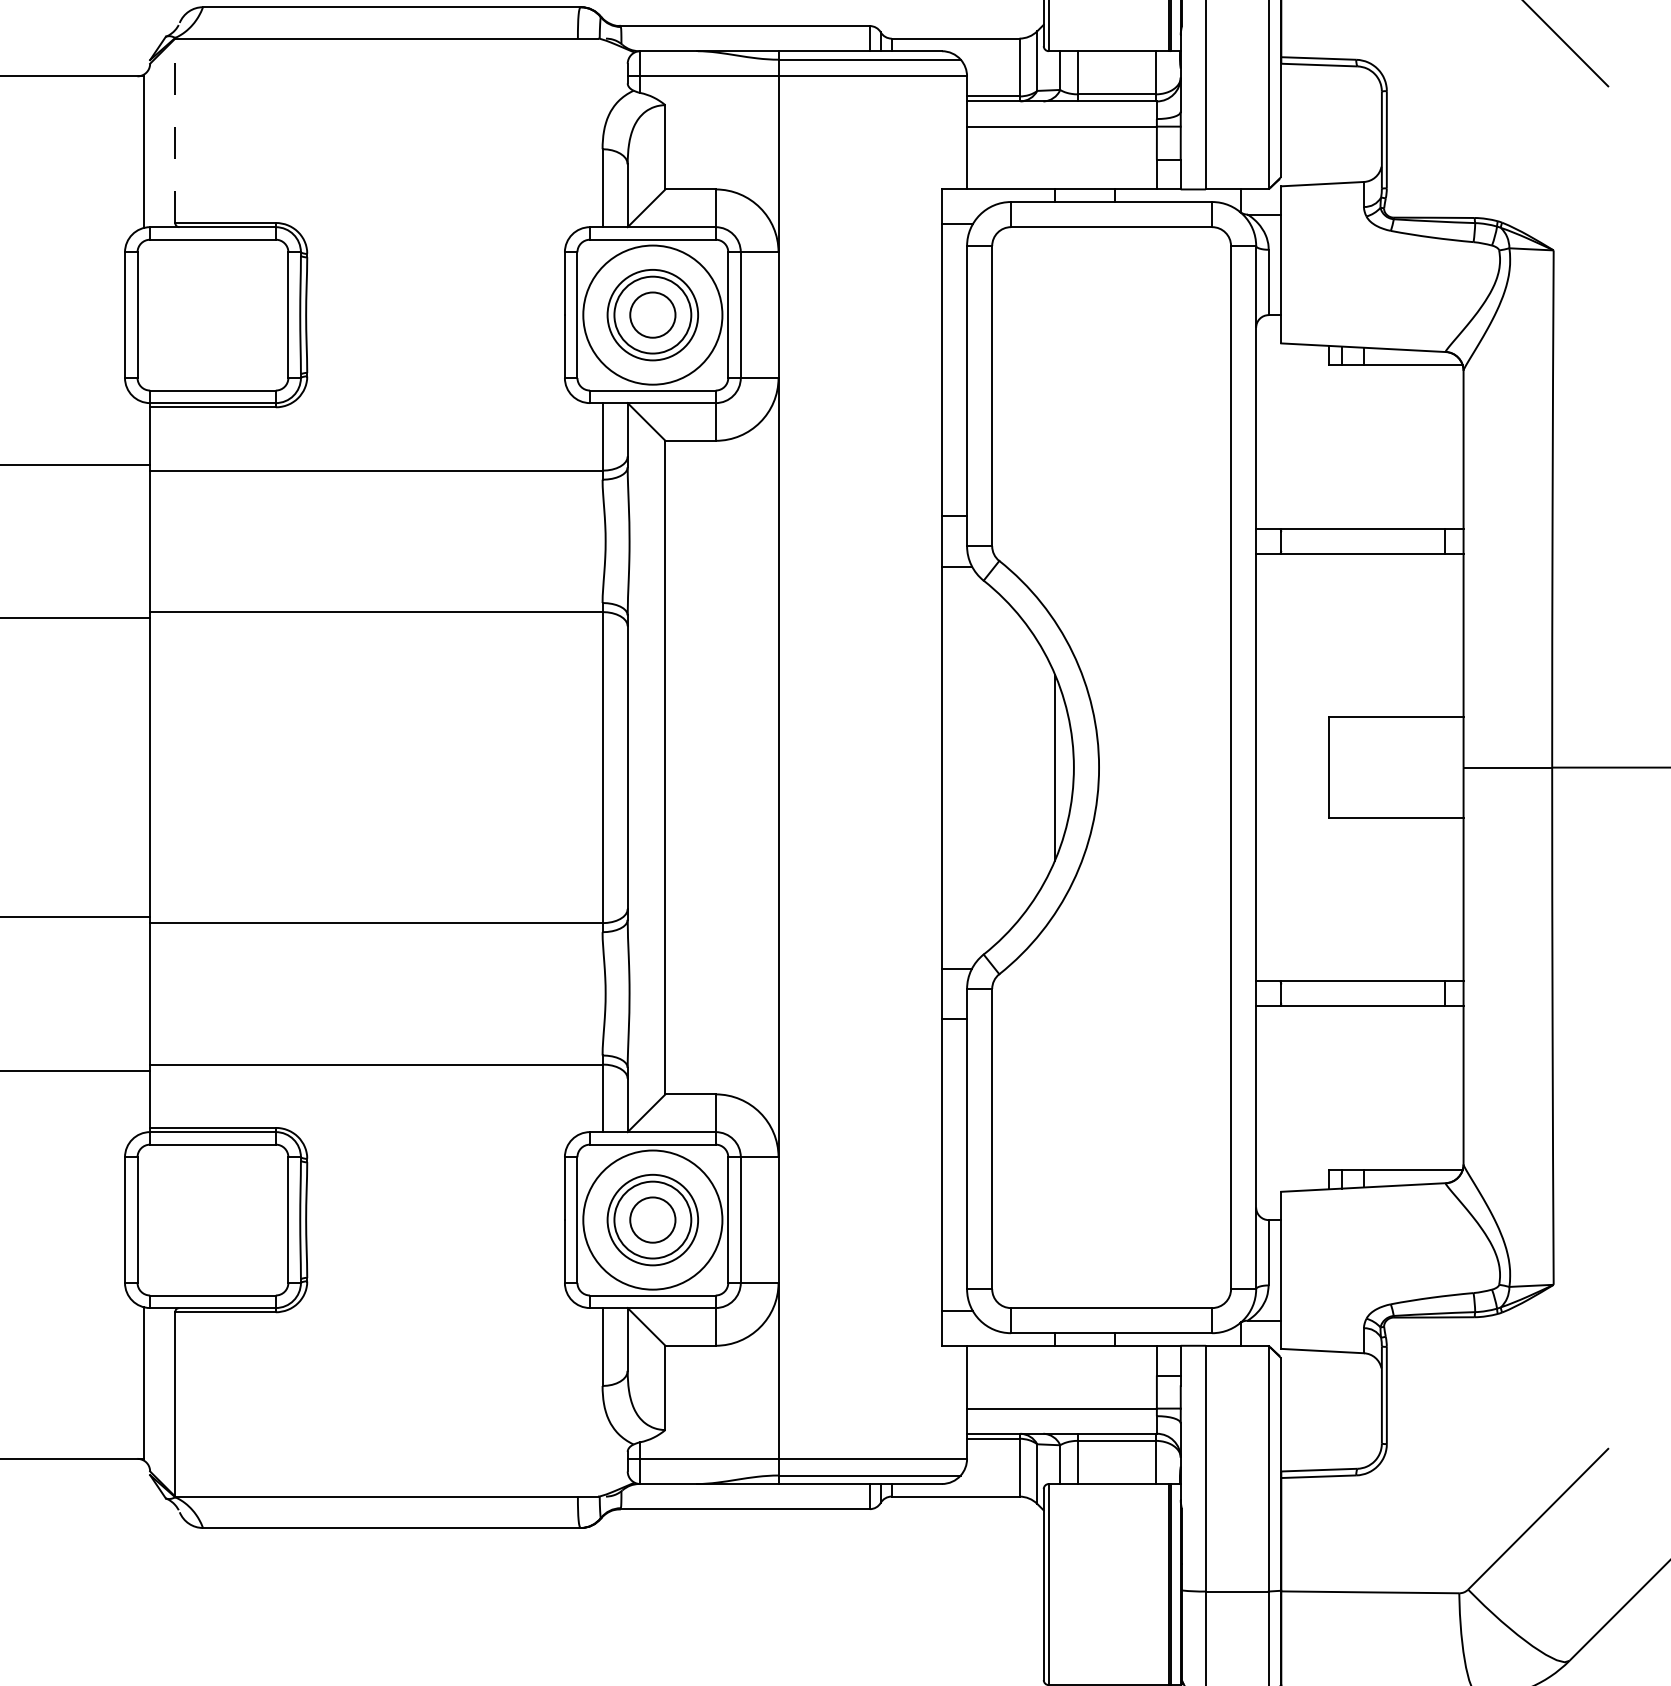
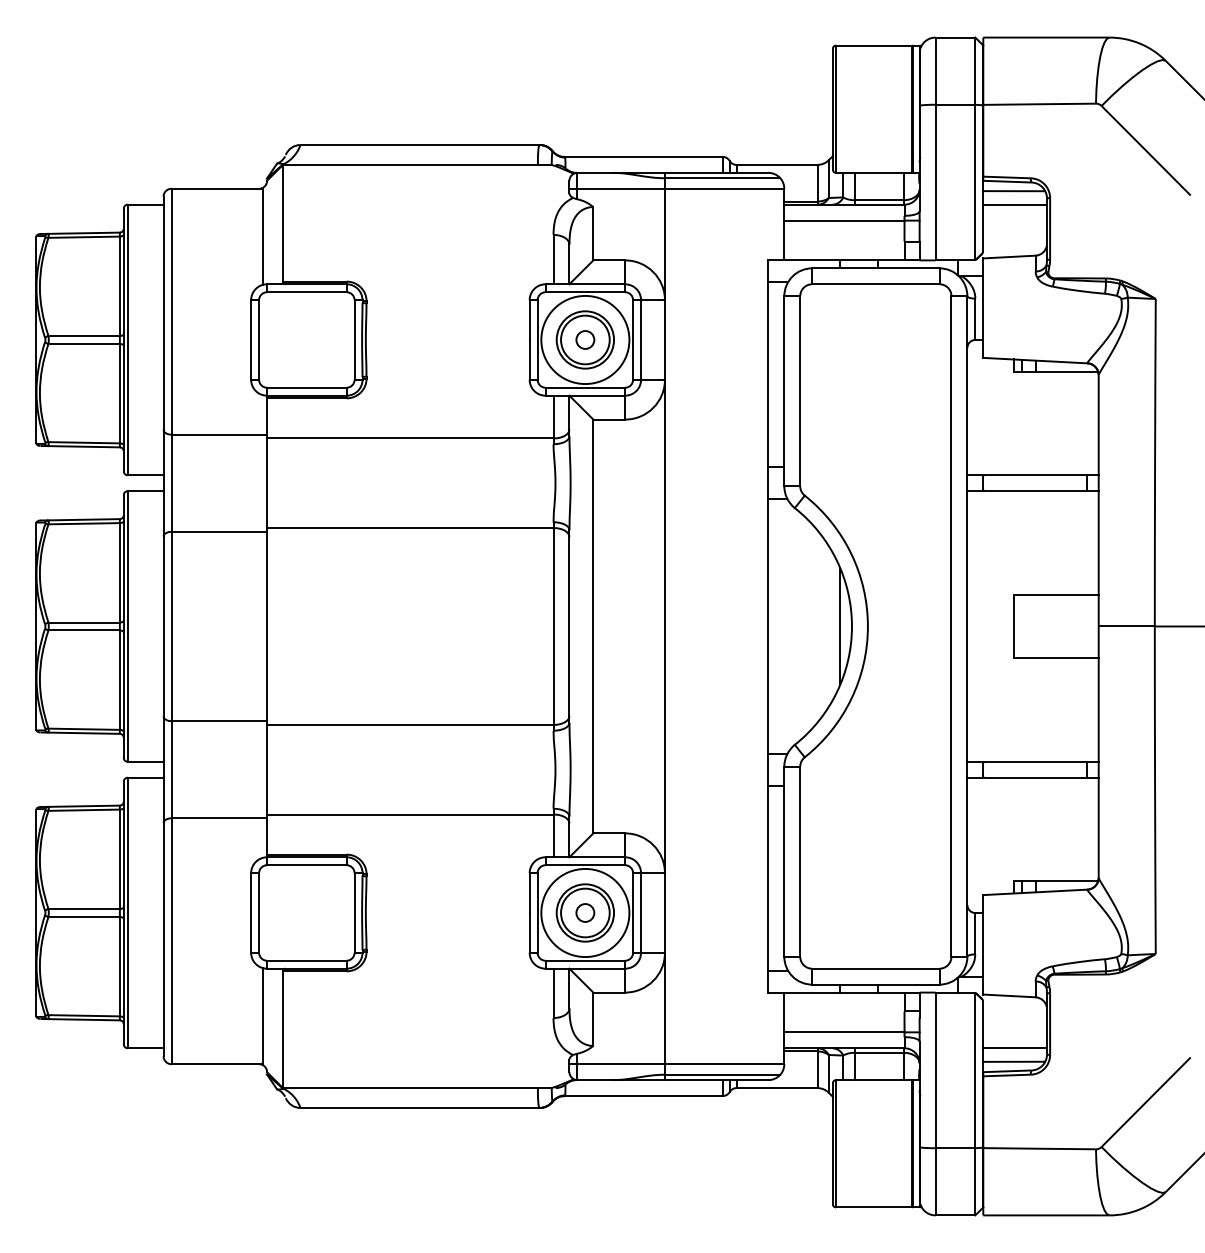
line: (1330, 80) -> (1014, 191), added
line: (1330, 101) -> (1014, 204), added
line: (174, 129) -> (282, 222), dashed -> solid
circle: (653, 314) -> (585, 339), size x0.62
circle: (653, 1219) -> (585, 912), size x0.62
line: (1330, 1434) -> (1014, 1048), added
line: (1330, 1454) -> (1014, 1061), added

